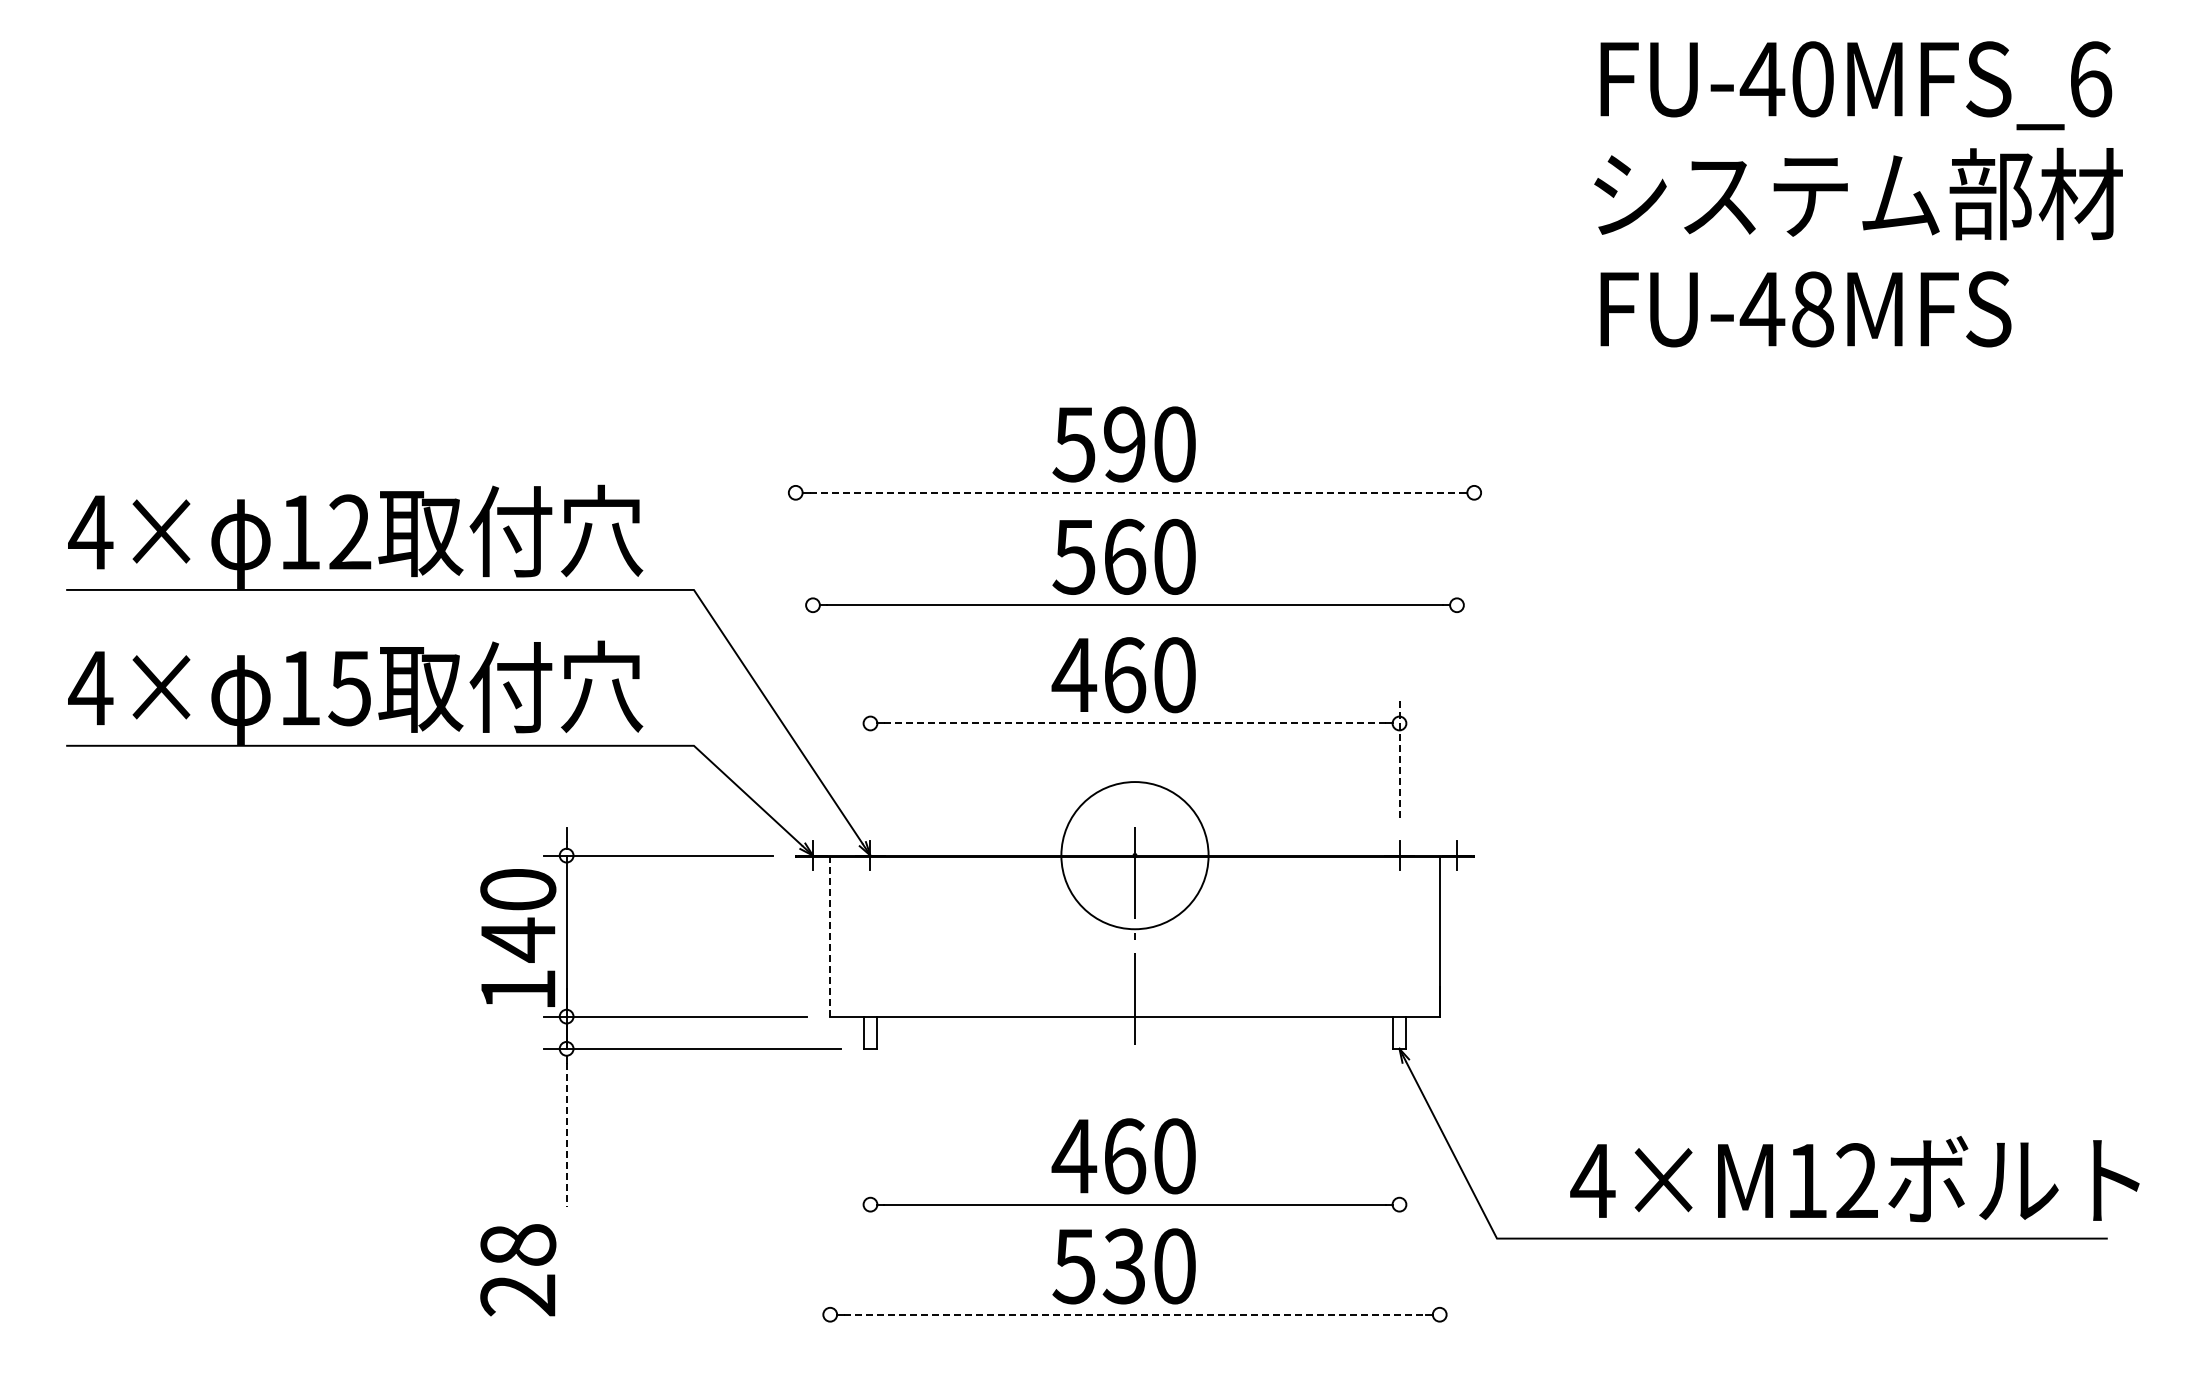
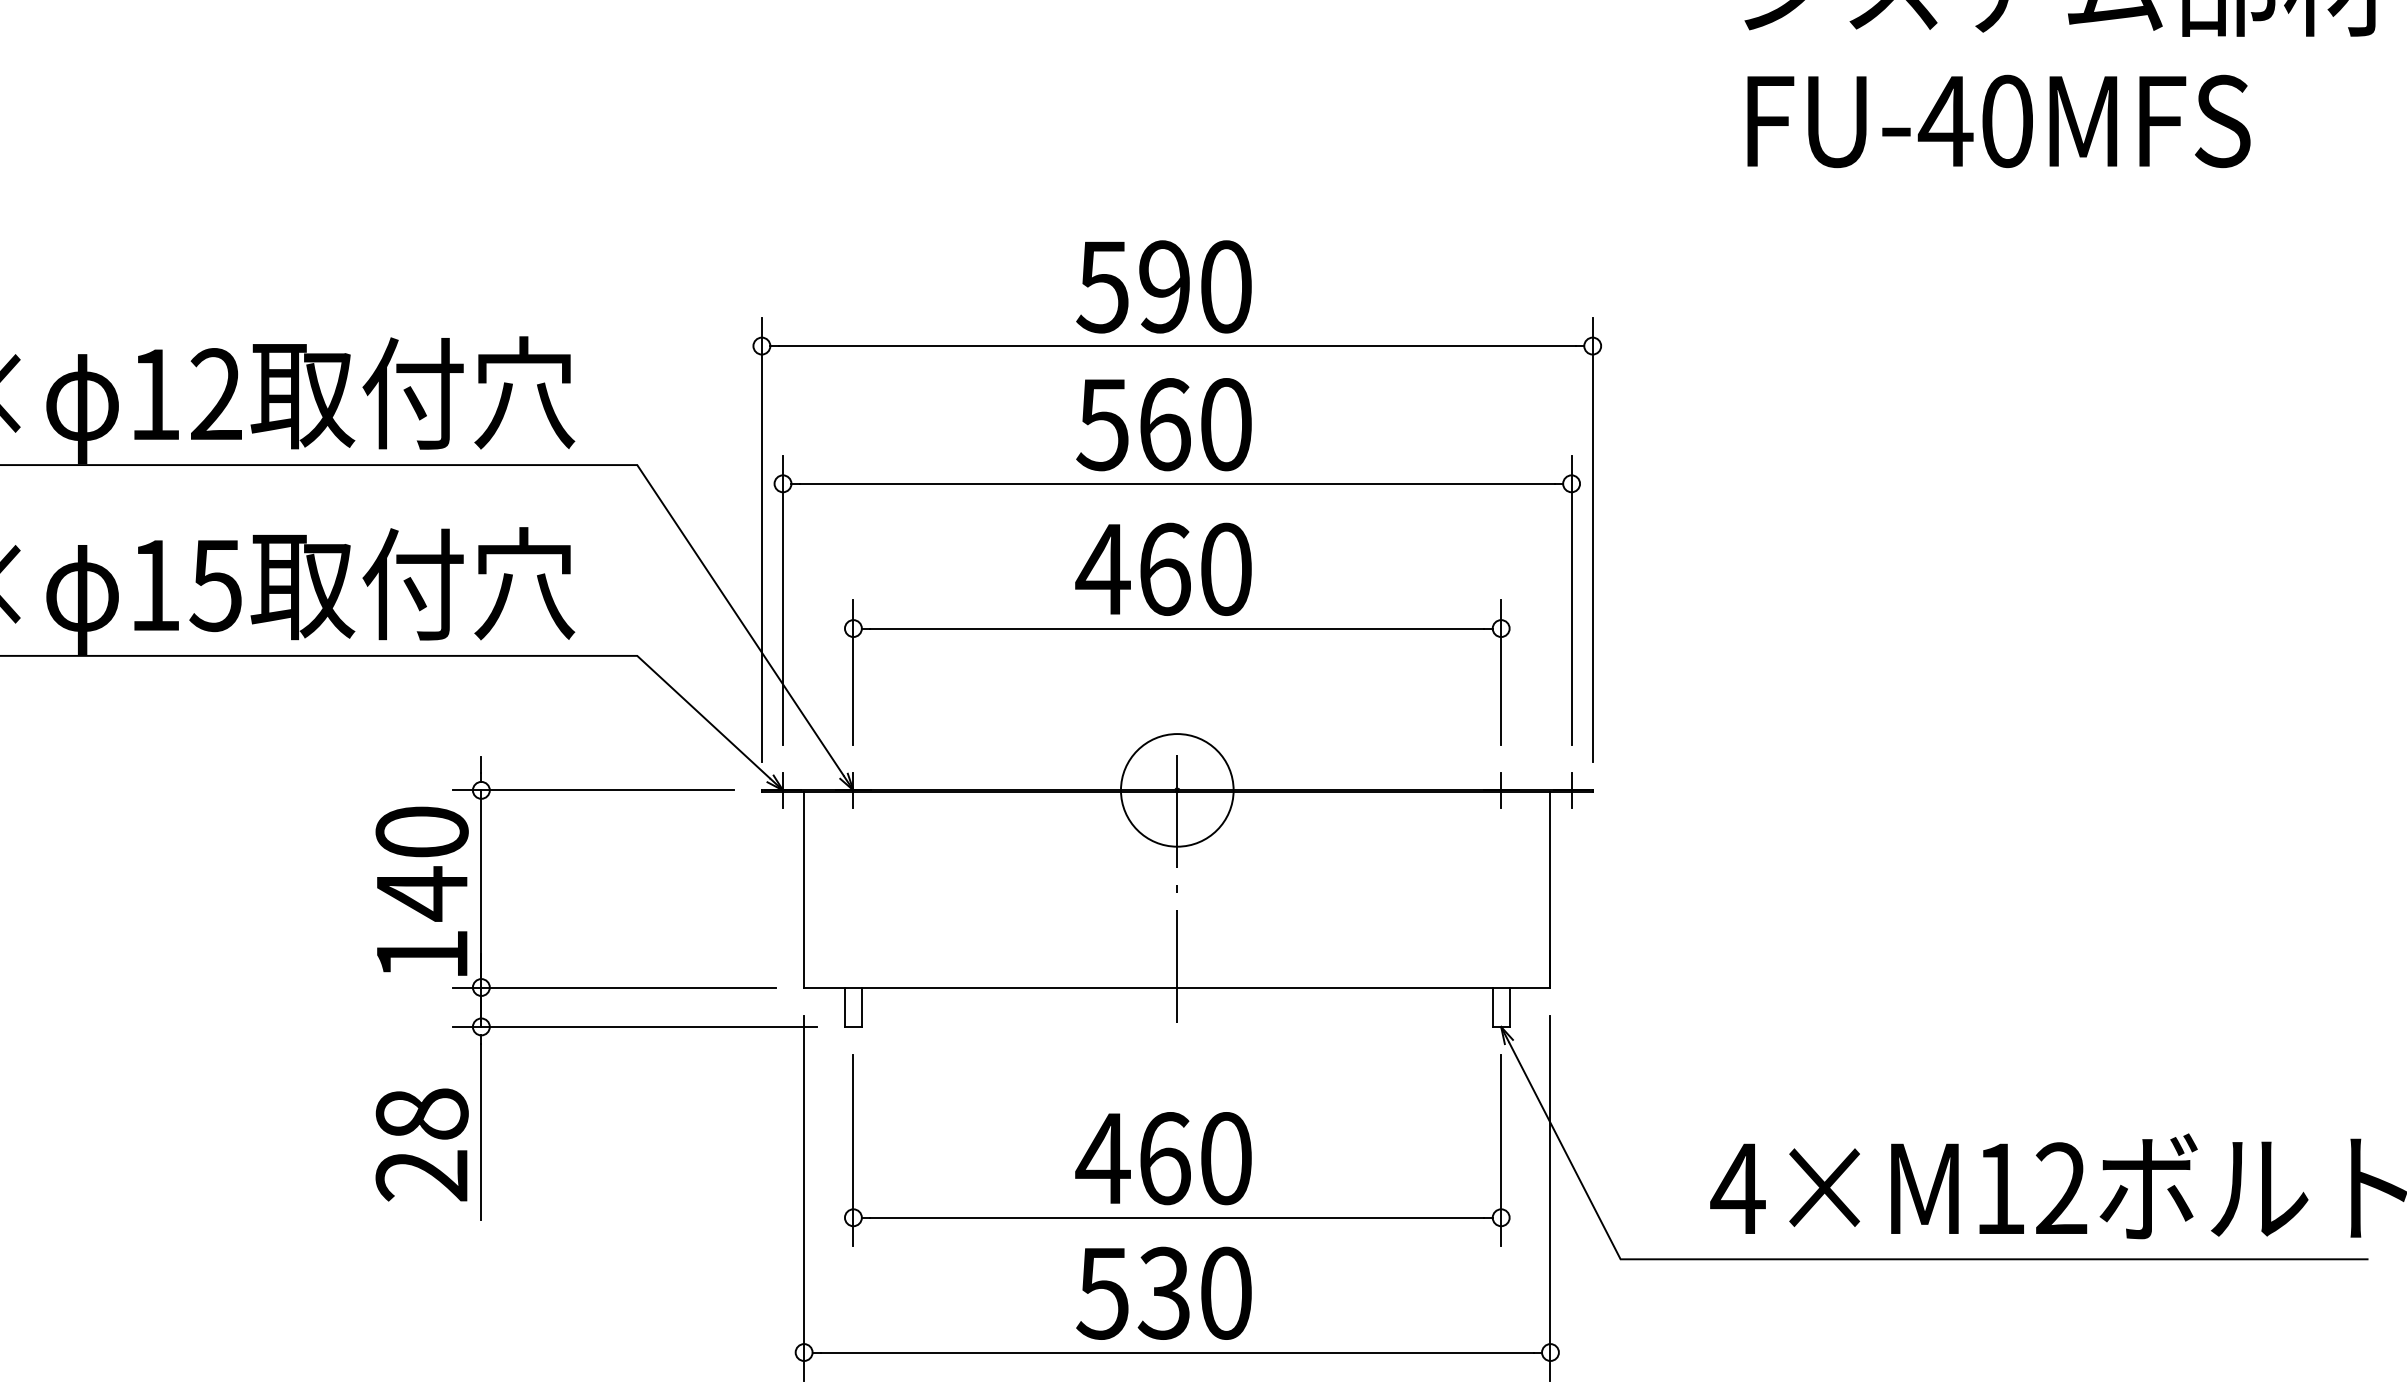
text: (1813, 309) -> (2008, 121), FU-48MFS -> FU-40MFS
line: (1135, 492) -> (1177, 345), dashed -> solid
line: (795, 650) -> (761, 539), added
line: (1474, 650) -> (1593, 539), added
line: (812, 700) -> (782, 600), added
line: (1456, 700) -> (1570, 600), added
line: (1134, 723) -> (1176, 628), dashed -> solid
line: (870, 759) -> (853, 672), added
line: (1399, 759) -> (1501, 672), dashed -> solid
circle: (1134, 855) -> (1176, 790), size x0.62
line: (830, 936) -> (804, 889), dashed -> solid
line: (566, 1135) -> (481, 1133), dashed -> solid
line: (870, 1149) -> (853, 1150), added
line: (1399, 1149) -> (1501, 1150), added
line: (830, 1188) -> (804, 1197), added
line: (1439, 1188) -> (1550, 1197), added
text: (518, 1270) -> (422, 1145), moved
line: (1134, 1314) -> (1176, 1352), dashed -> solid

